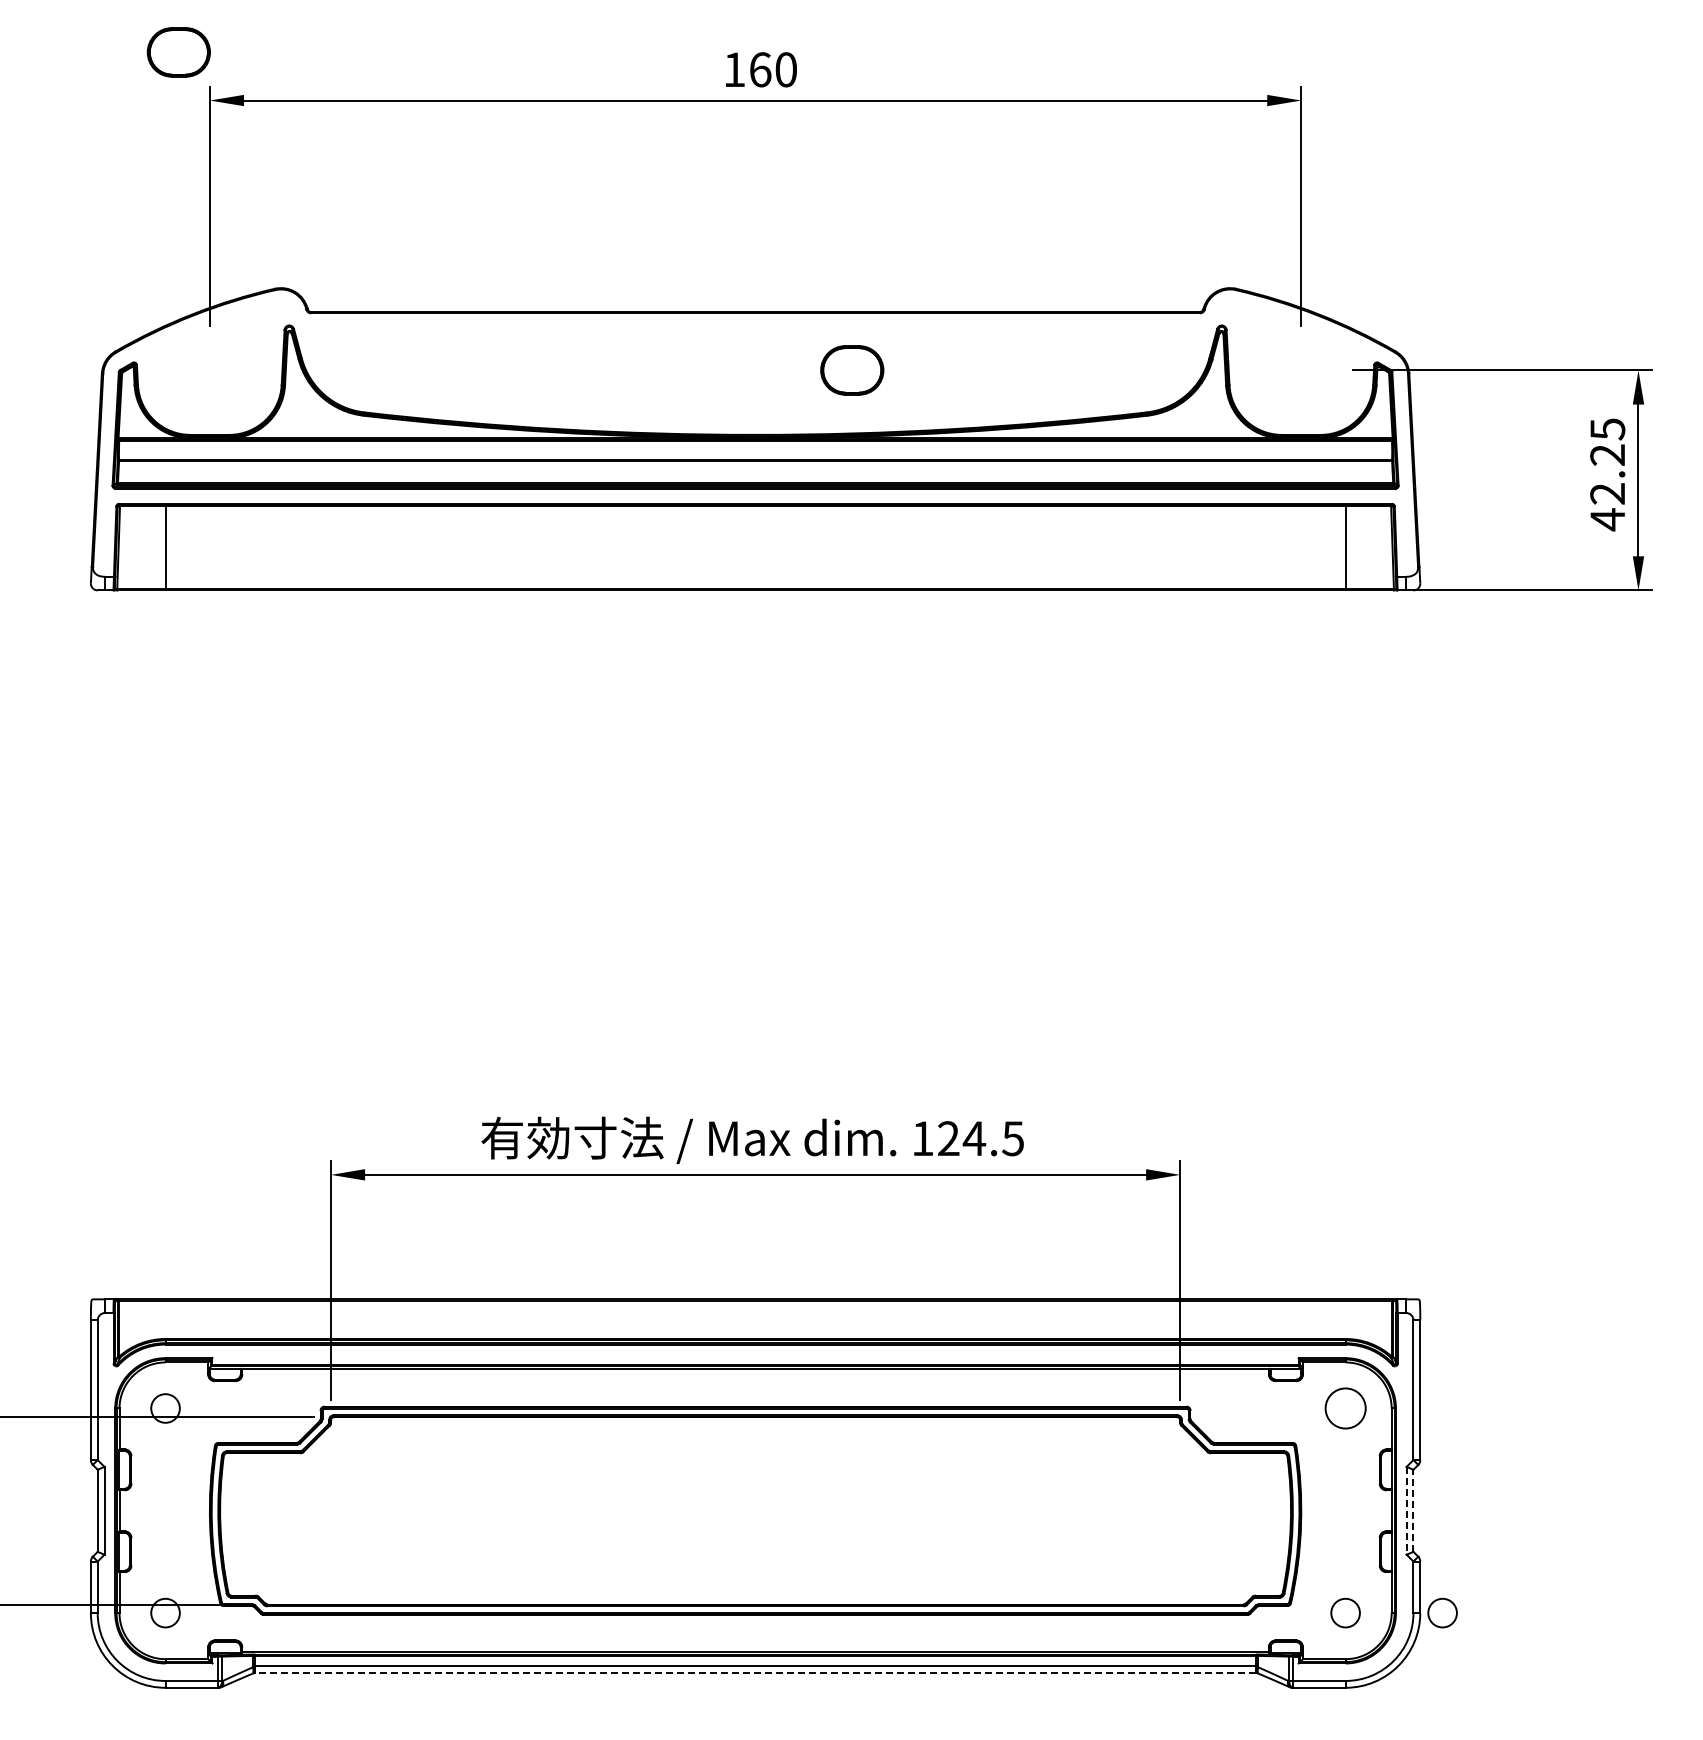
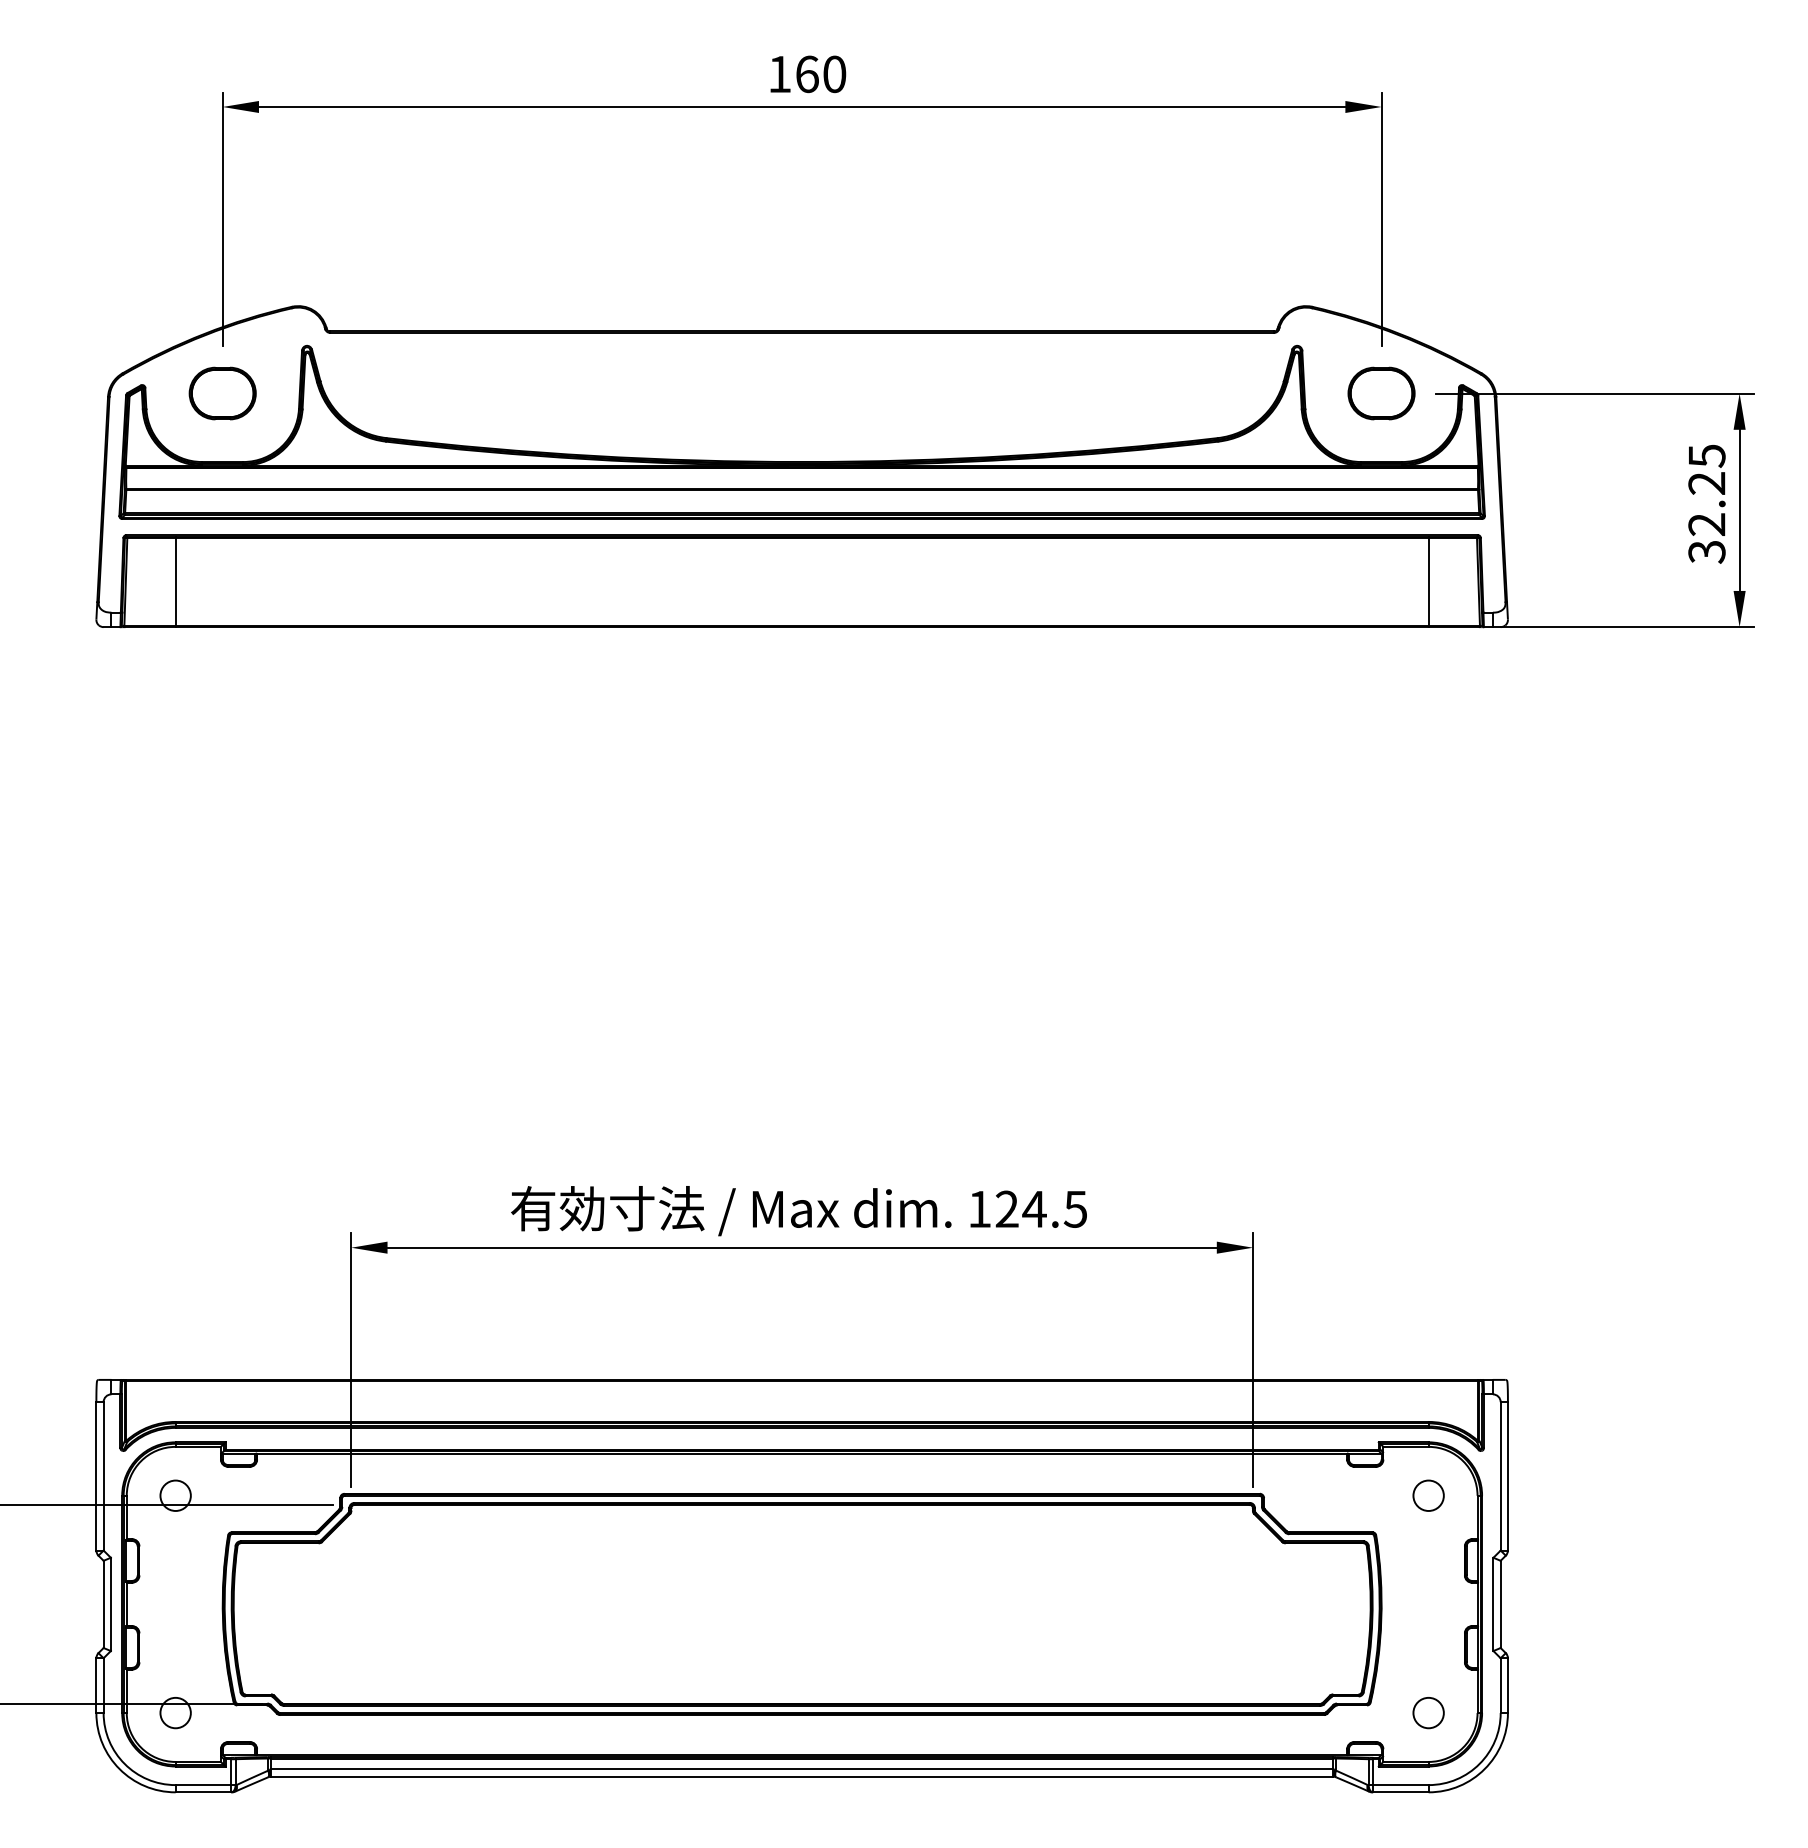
part: (178, 52) -> (222, 393), moved
part: (852, 370) -> (1381, 393), moved
text: (1607, 519) -> (1706, 551), 42.25 -> 32.25
circle: (1345, 1408) -> (1428, 1495), size x0.71
line: (1406, 1510) -> (1493, 1604), dashed -> solid
line: (1413, 1510) -> (1500, 1604), dashed -> solid
circle: (1442, 1612) -> (1531, 1712), removed
line: (755, 1673) -> (802, 1777), dashed -> solid

